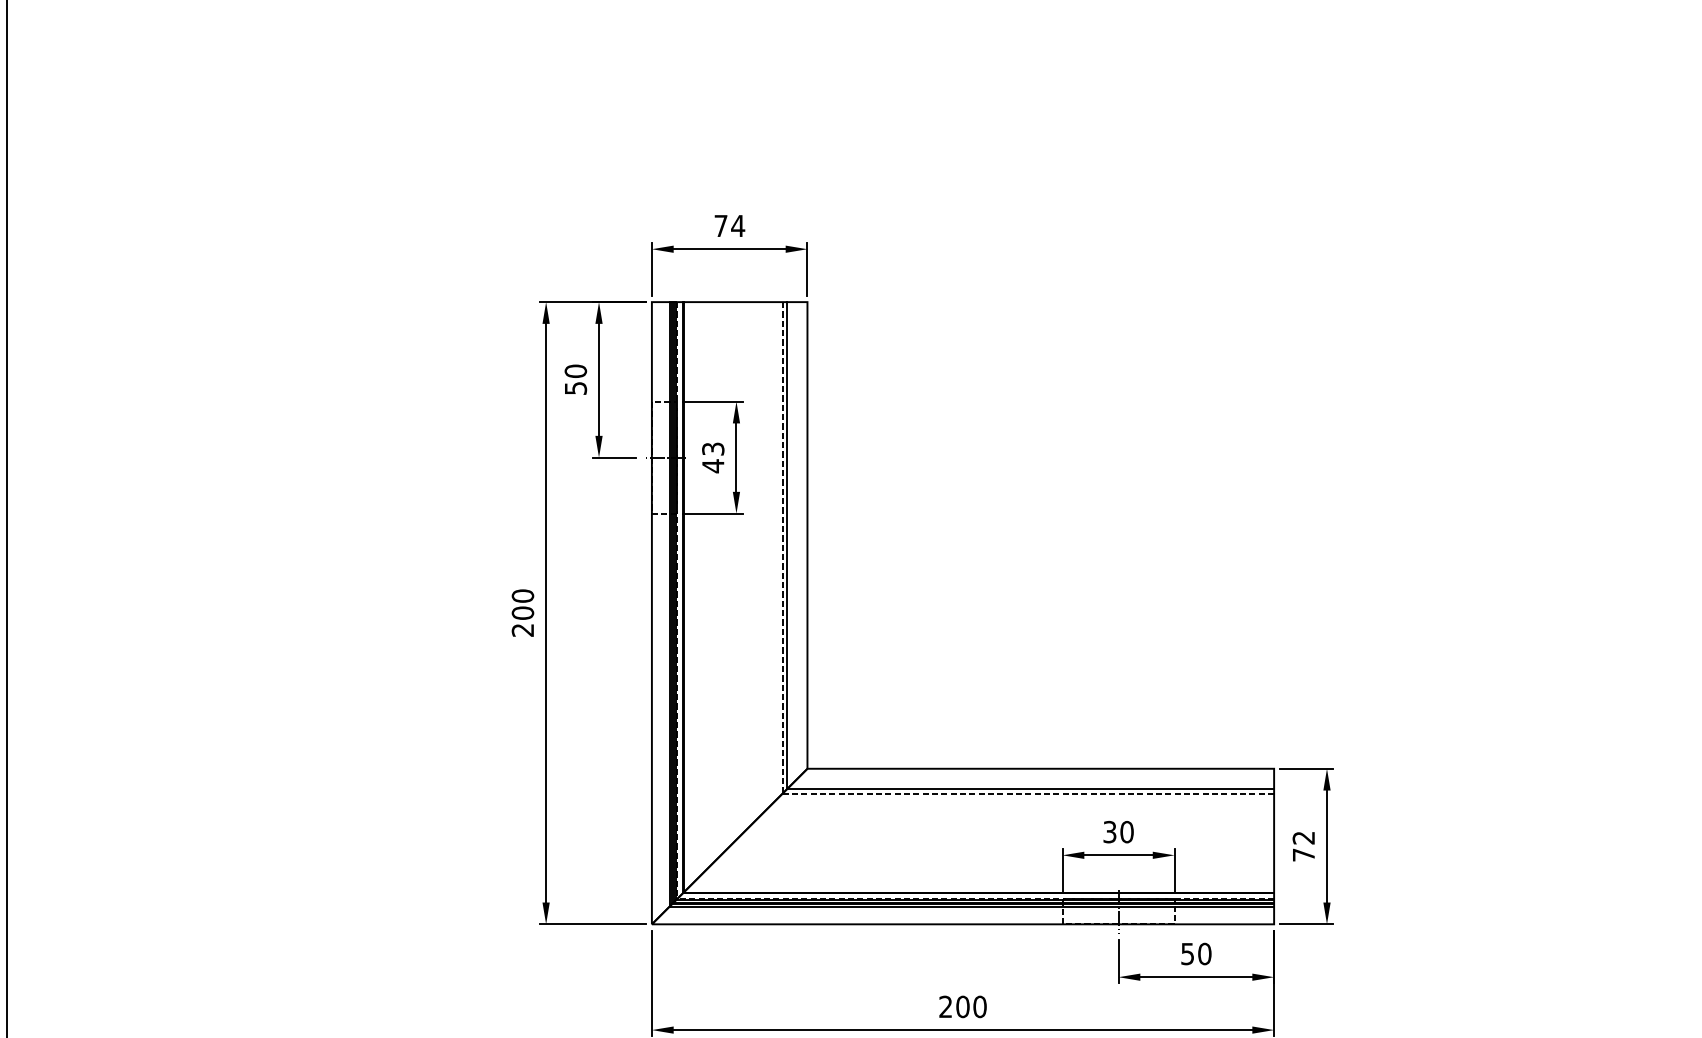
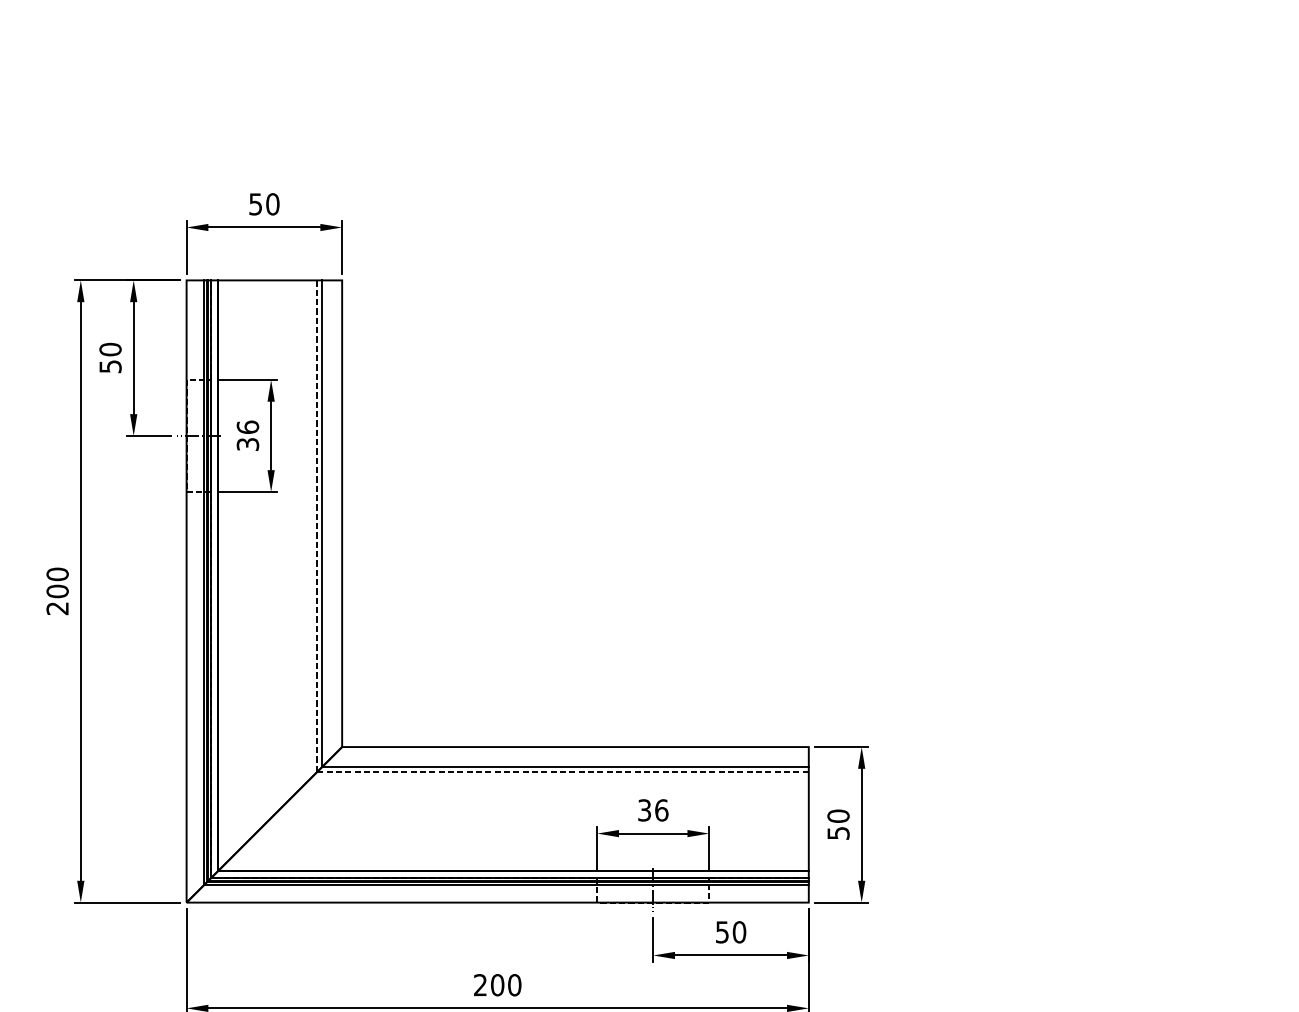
text: (729, 225) -> (264, 203), 74 -> 50
text: (713, 457) -> (248, 435), 43 -> 36
text: (1126, 831) -> (661, 809), 30 -> 36
text: (1303, 846) -> (838, 824), 72 -> 50

